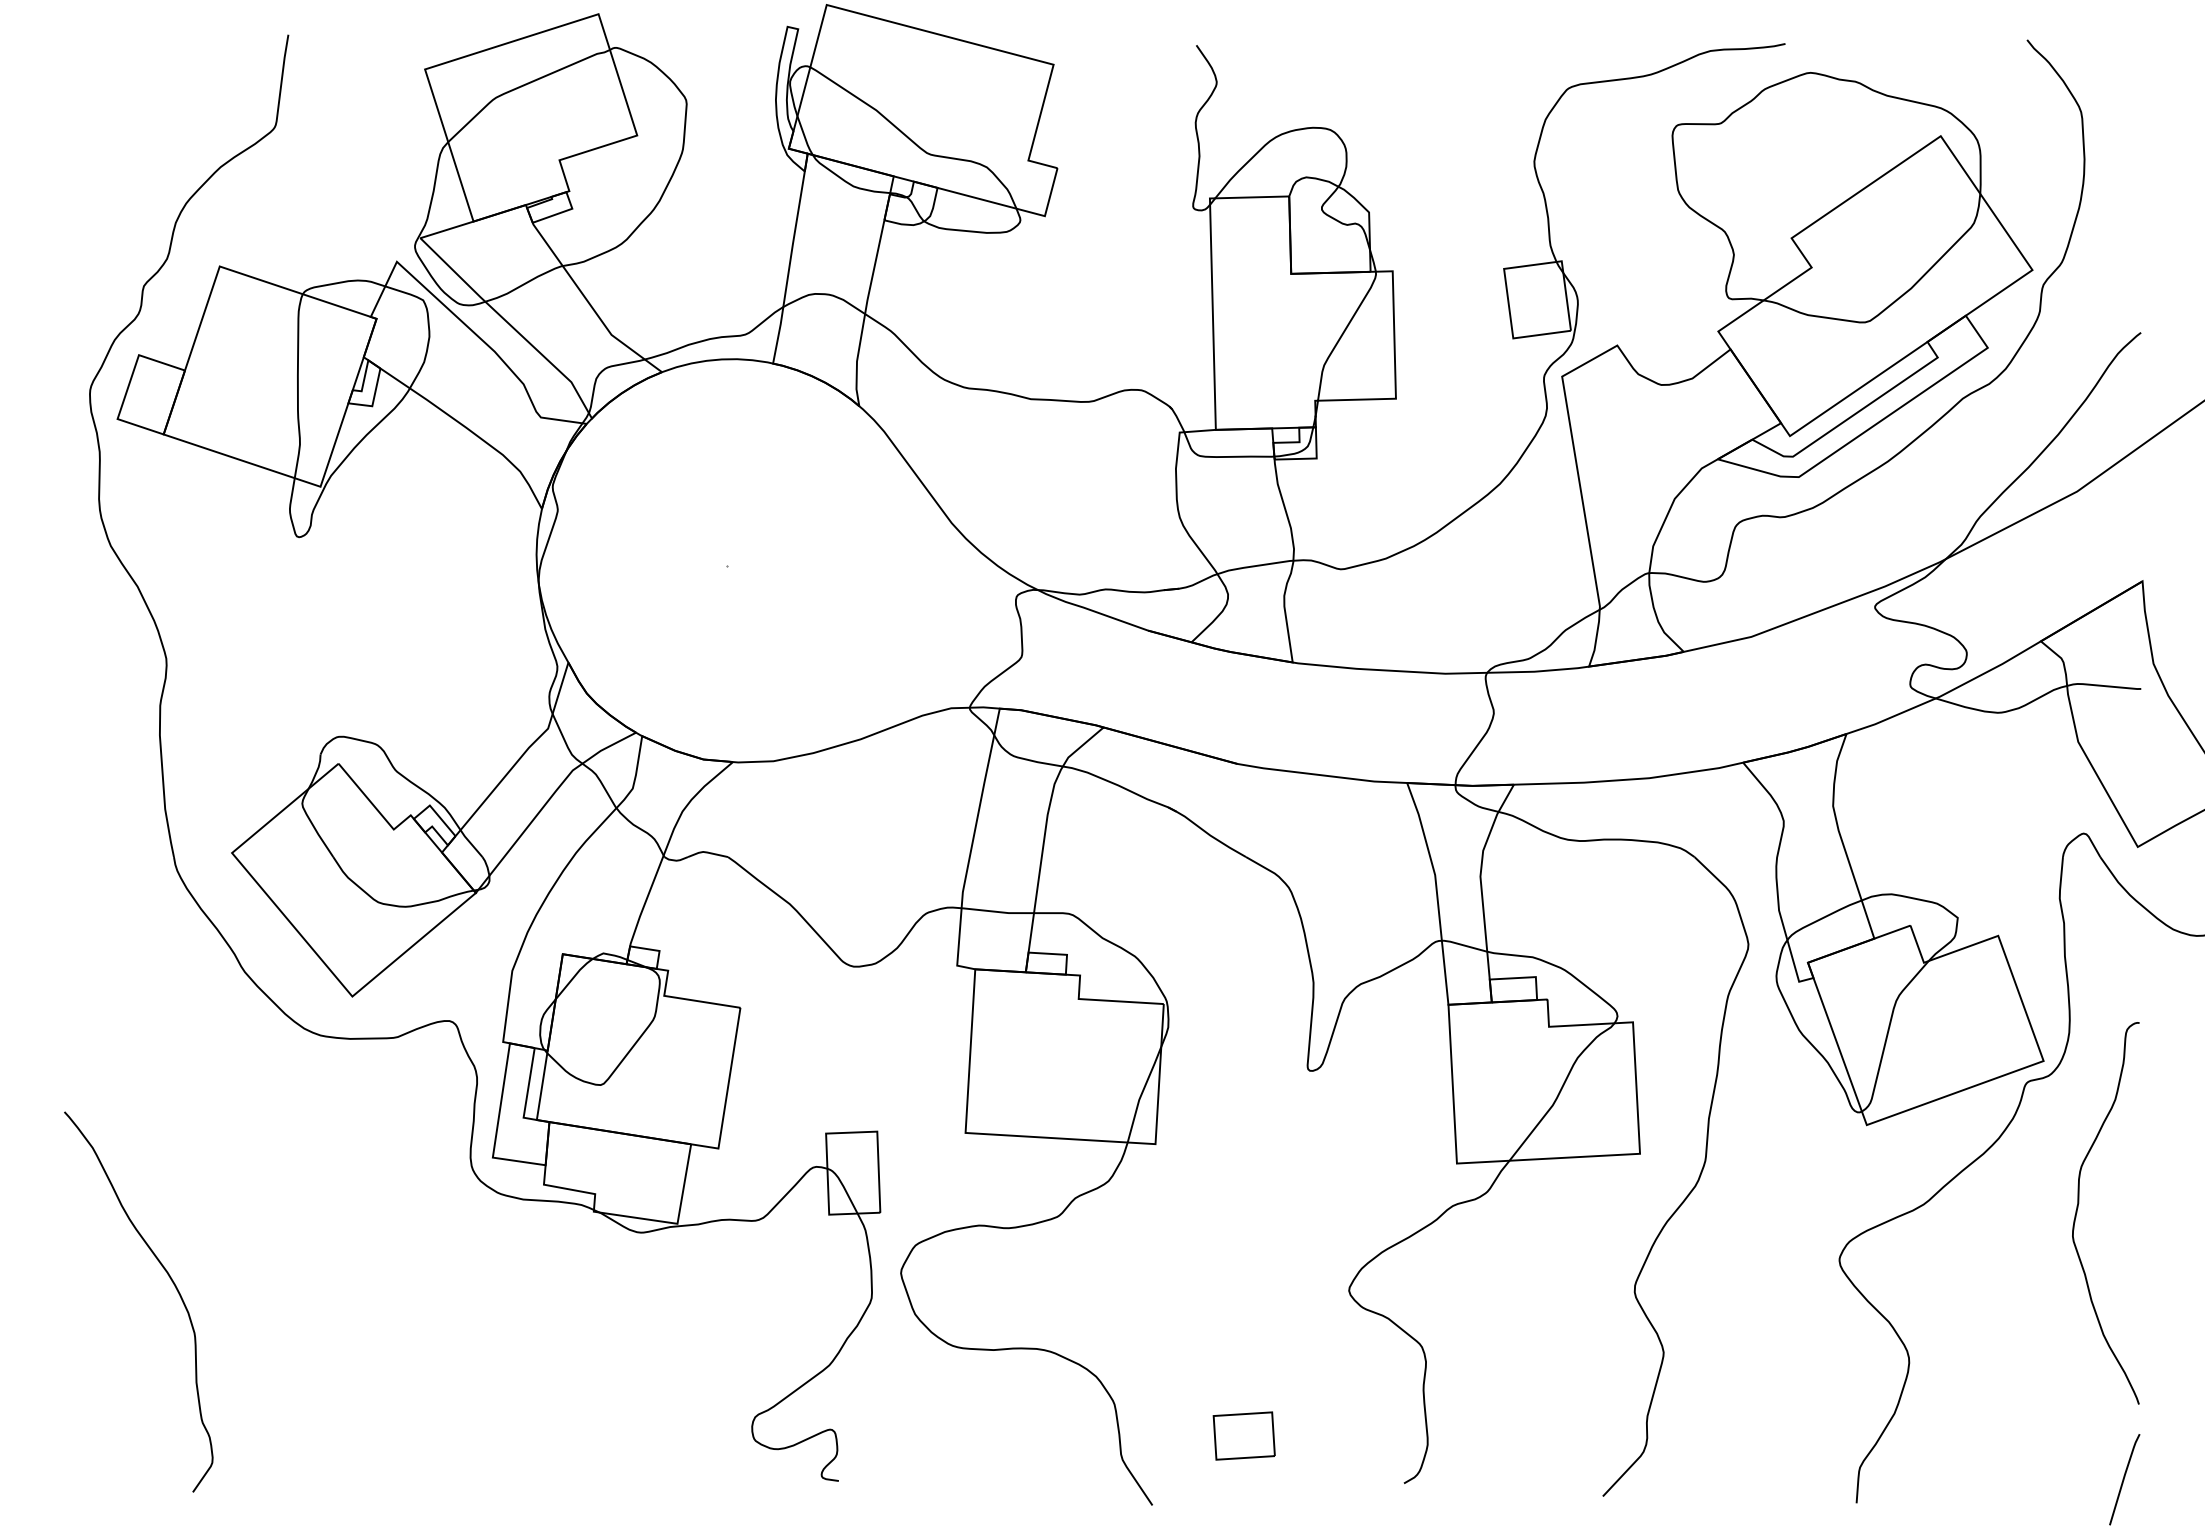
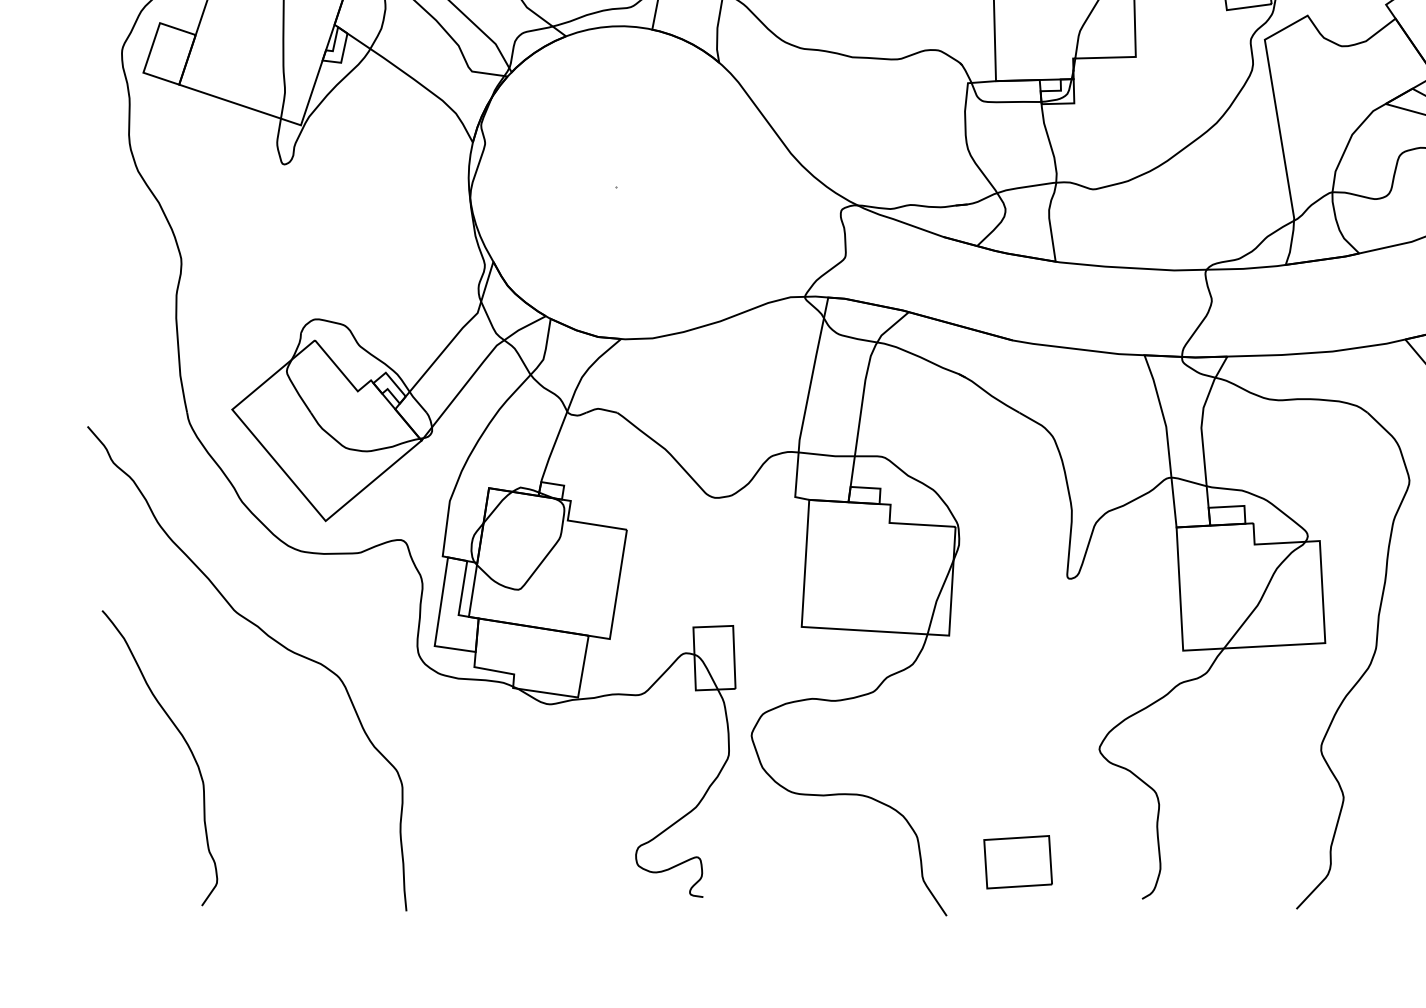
curve: (279, 1146) -> (269, 637), added
part: (1243, 1435) -> (1017, 861), size x1.43

